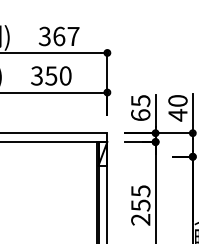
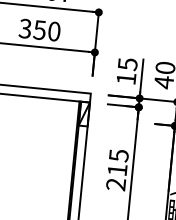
text: (140, 114) -> (126, 77), 65 -> 15
text: (140, 205) -> (117, 170), 255 -> 215

